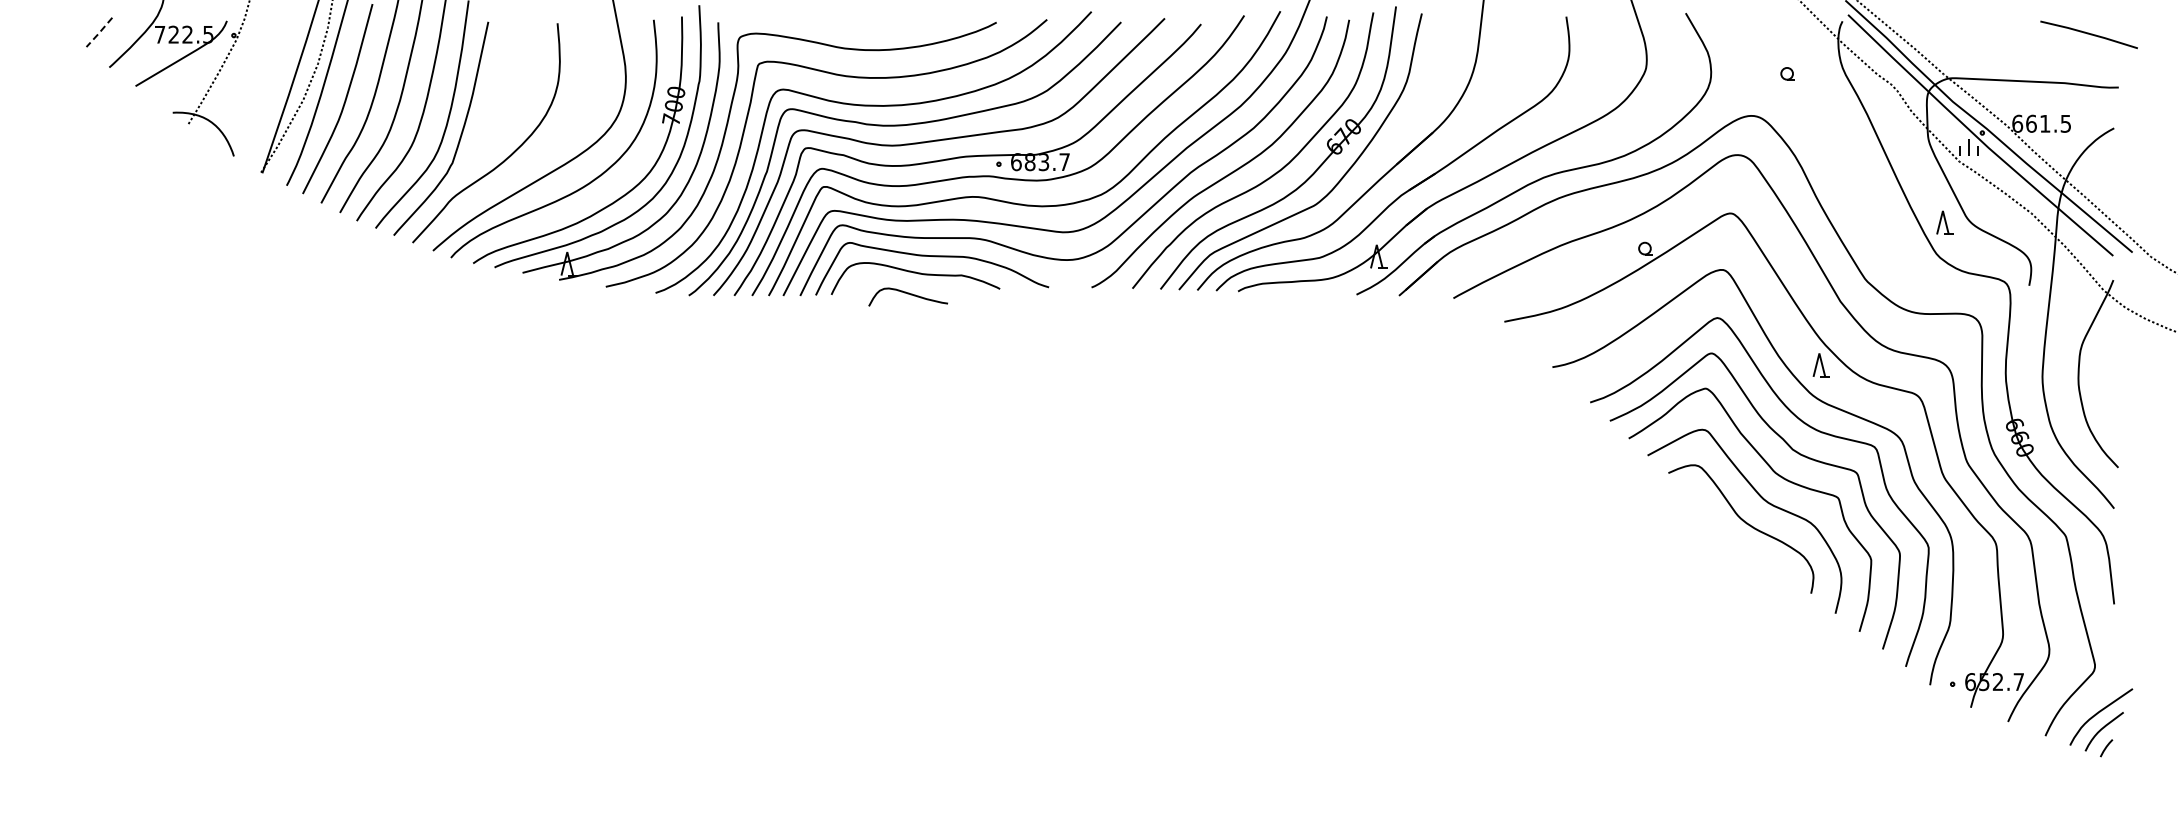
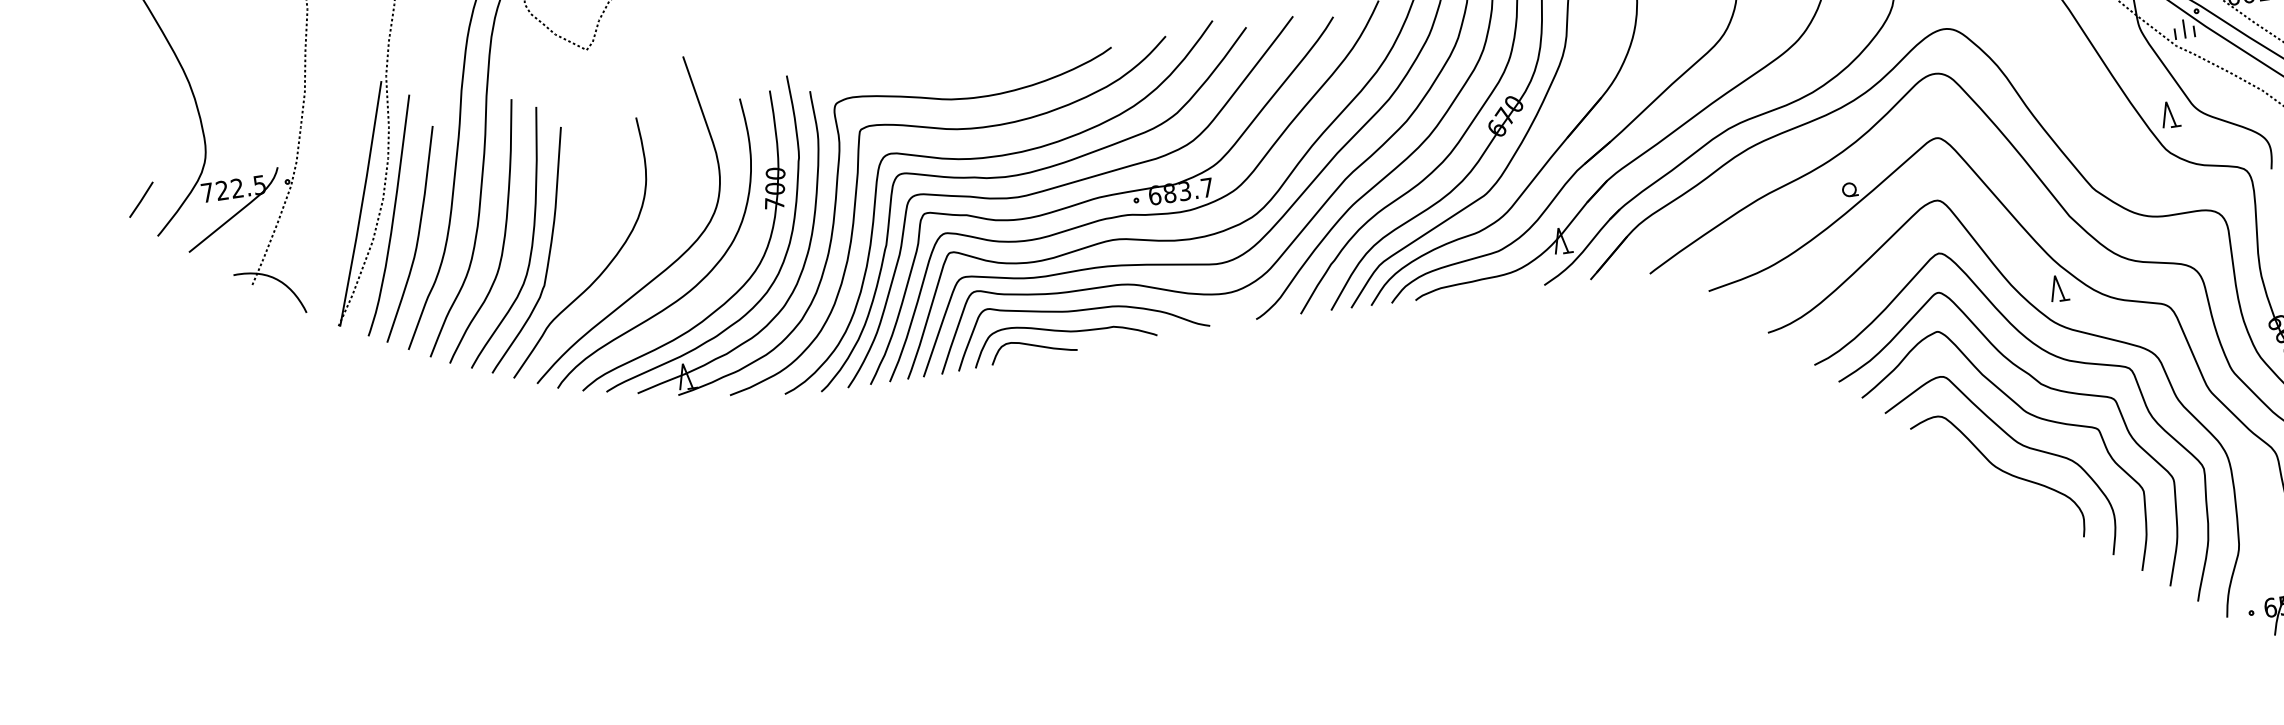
line: (99, 33) -> (141, 200), dashed -> solid
curve: (907, 294) -> (1032, 346), moved

